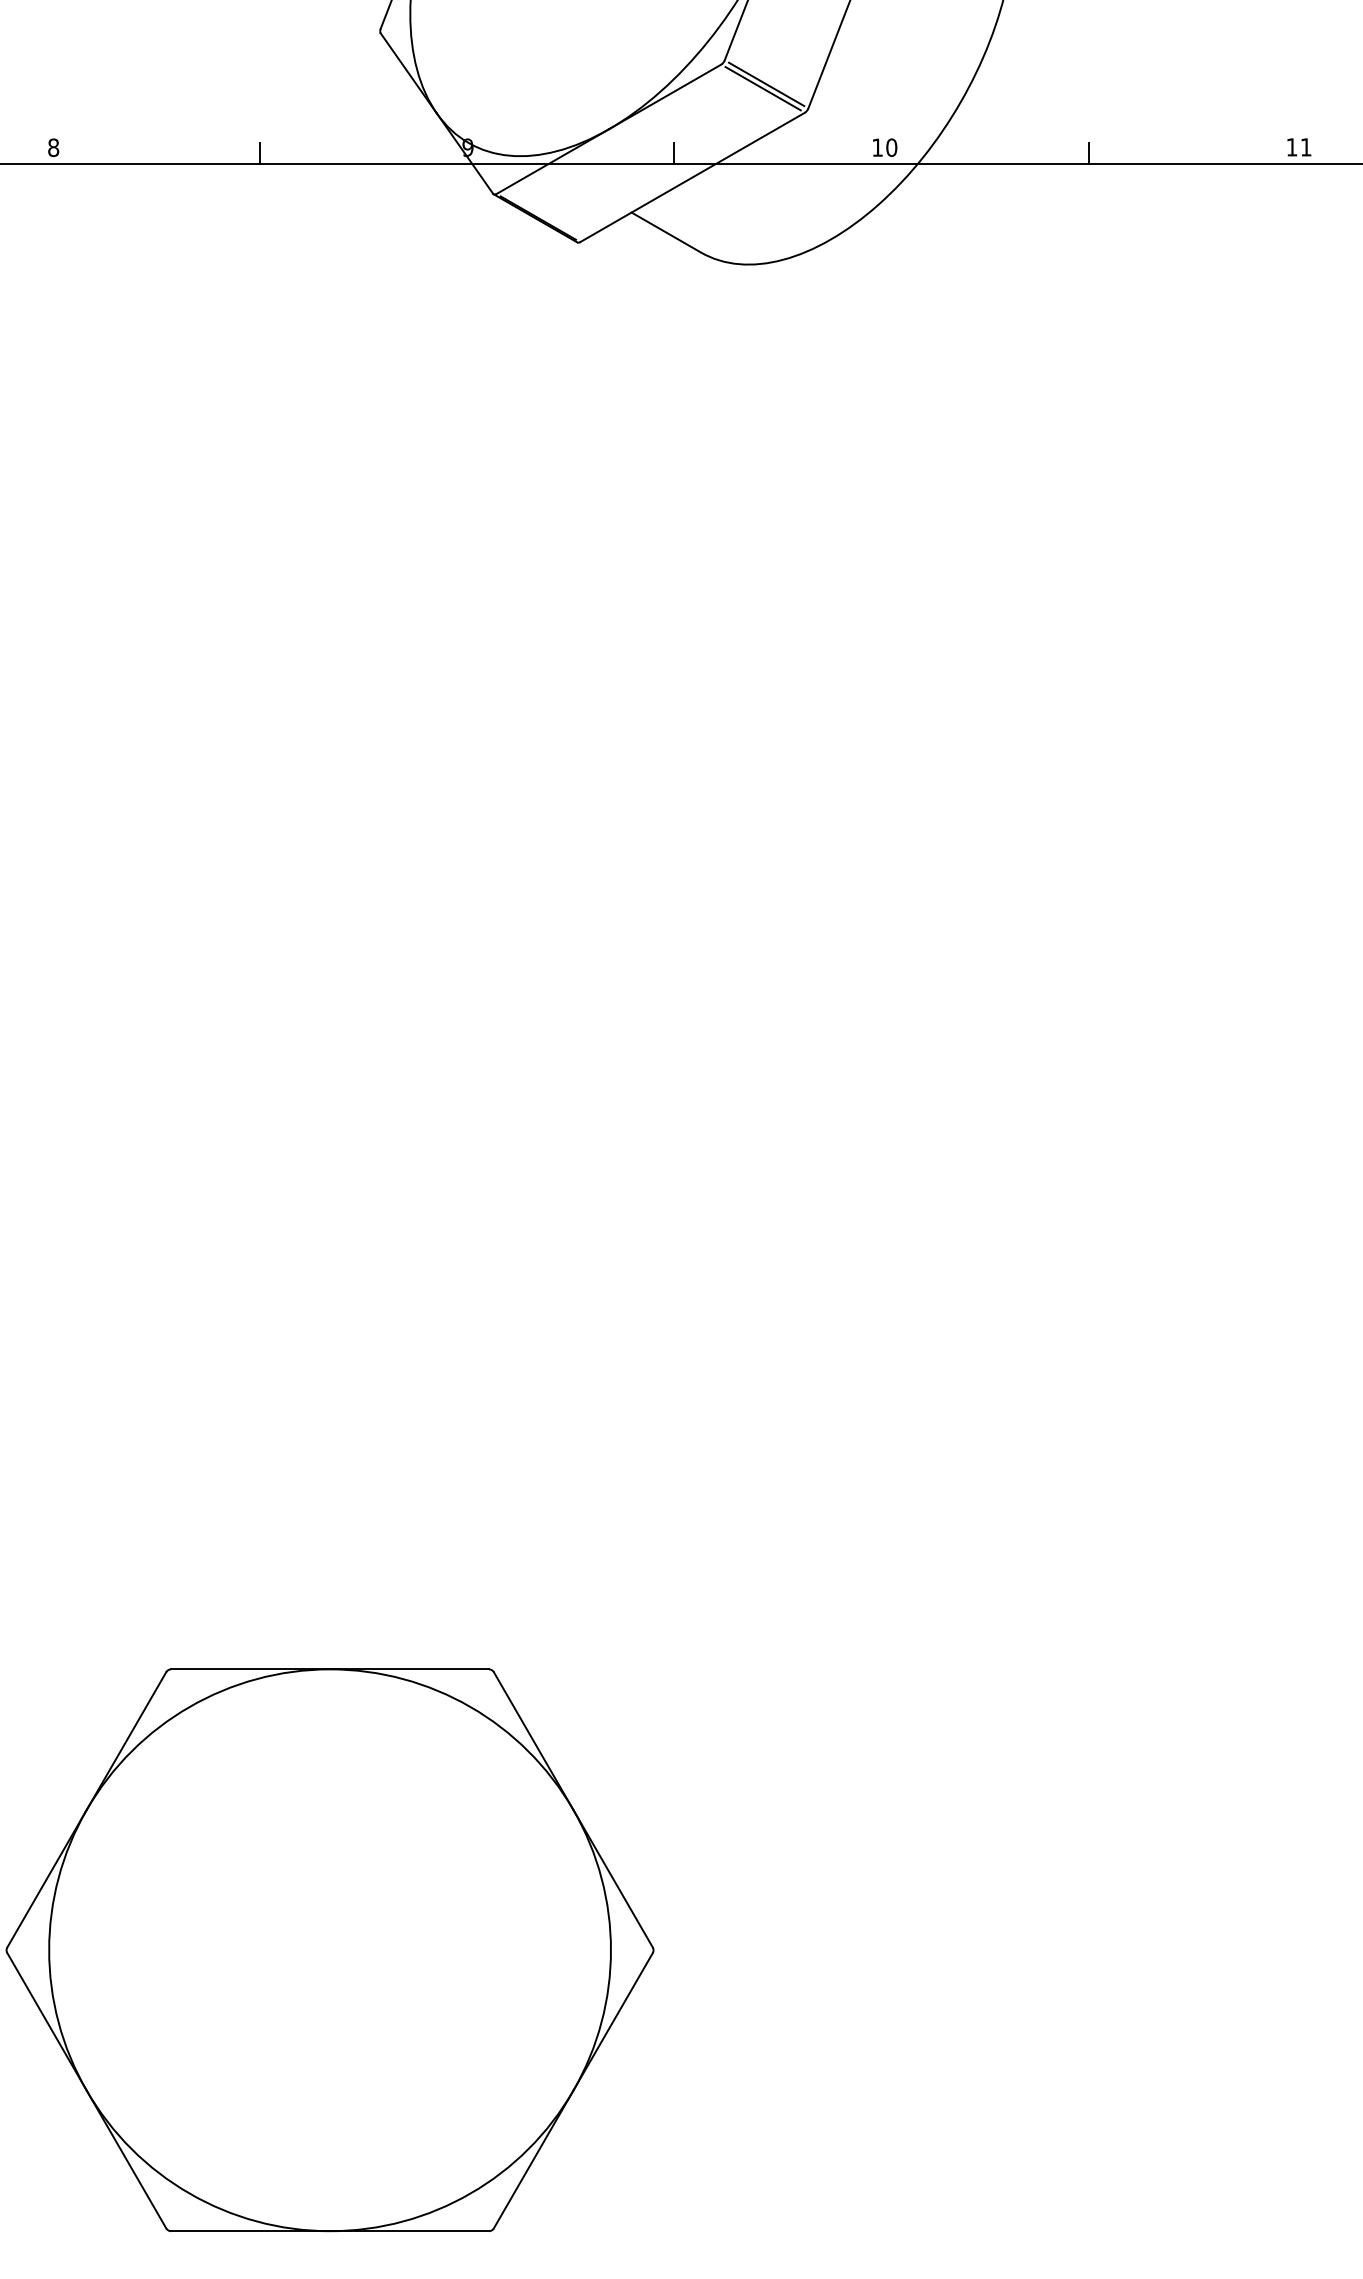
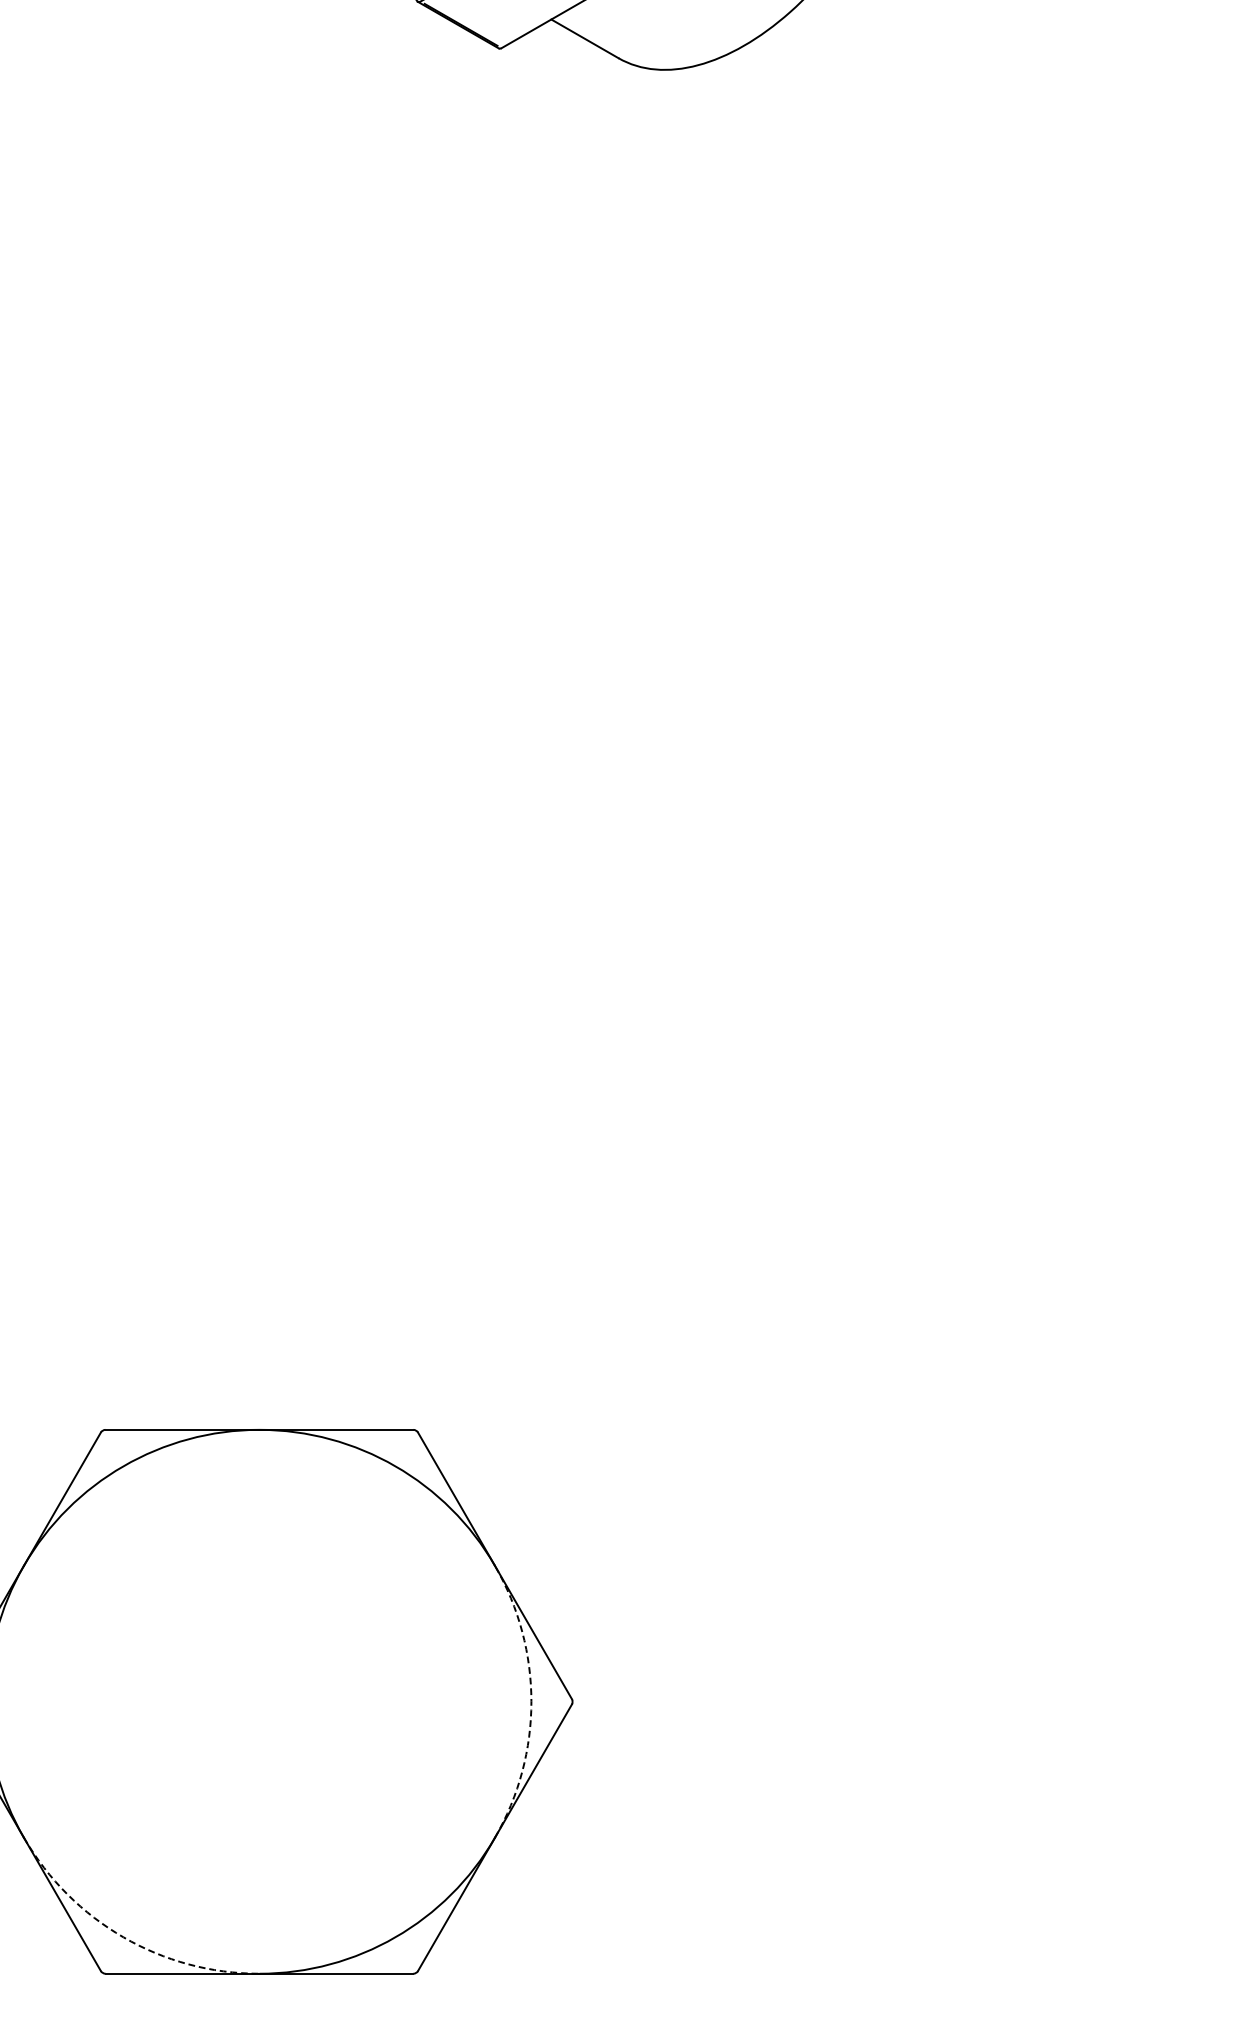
arc: (610, 1950) -> (530, 1702), solid -> dashed
arc: (189, 2193) -> (123, 1937), solid -> dashed

